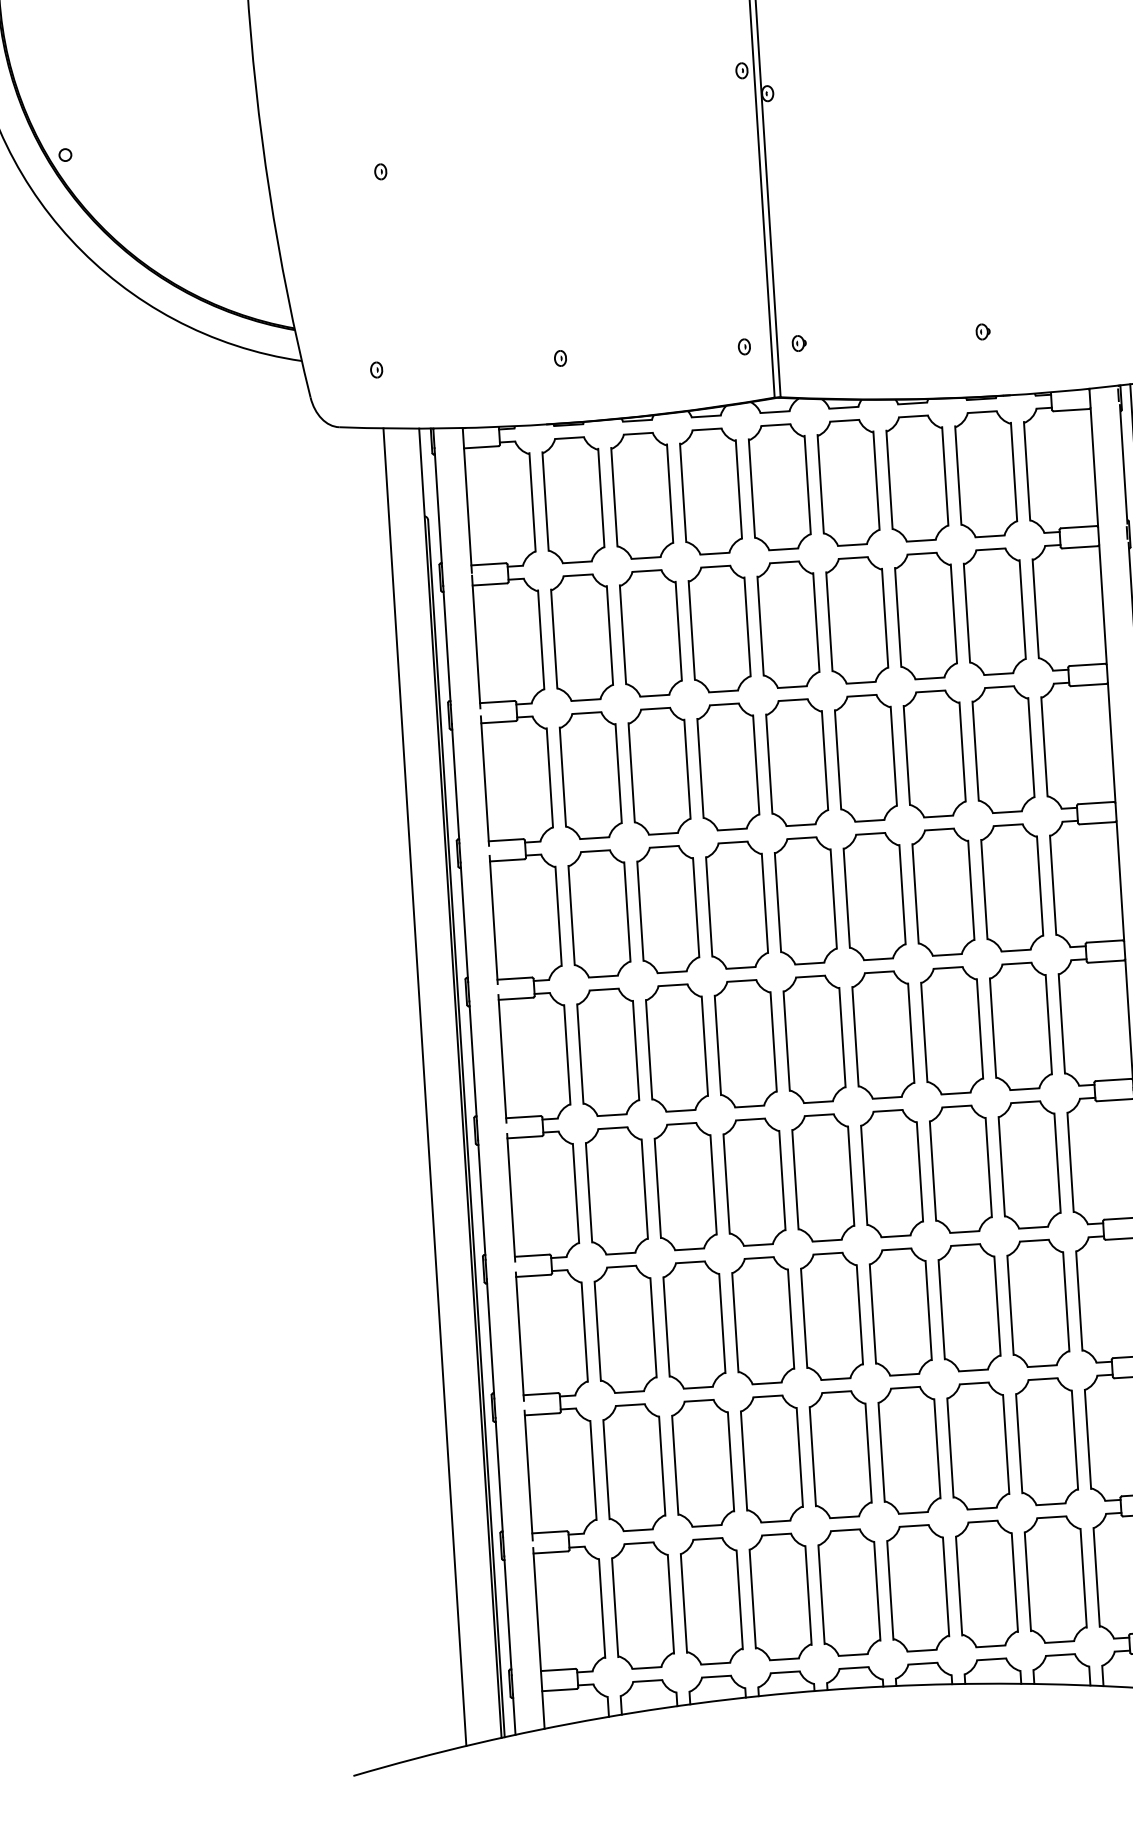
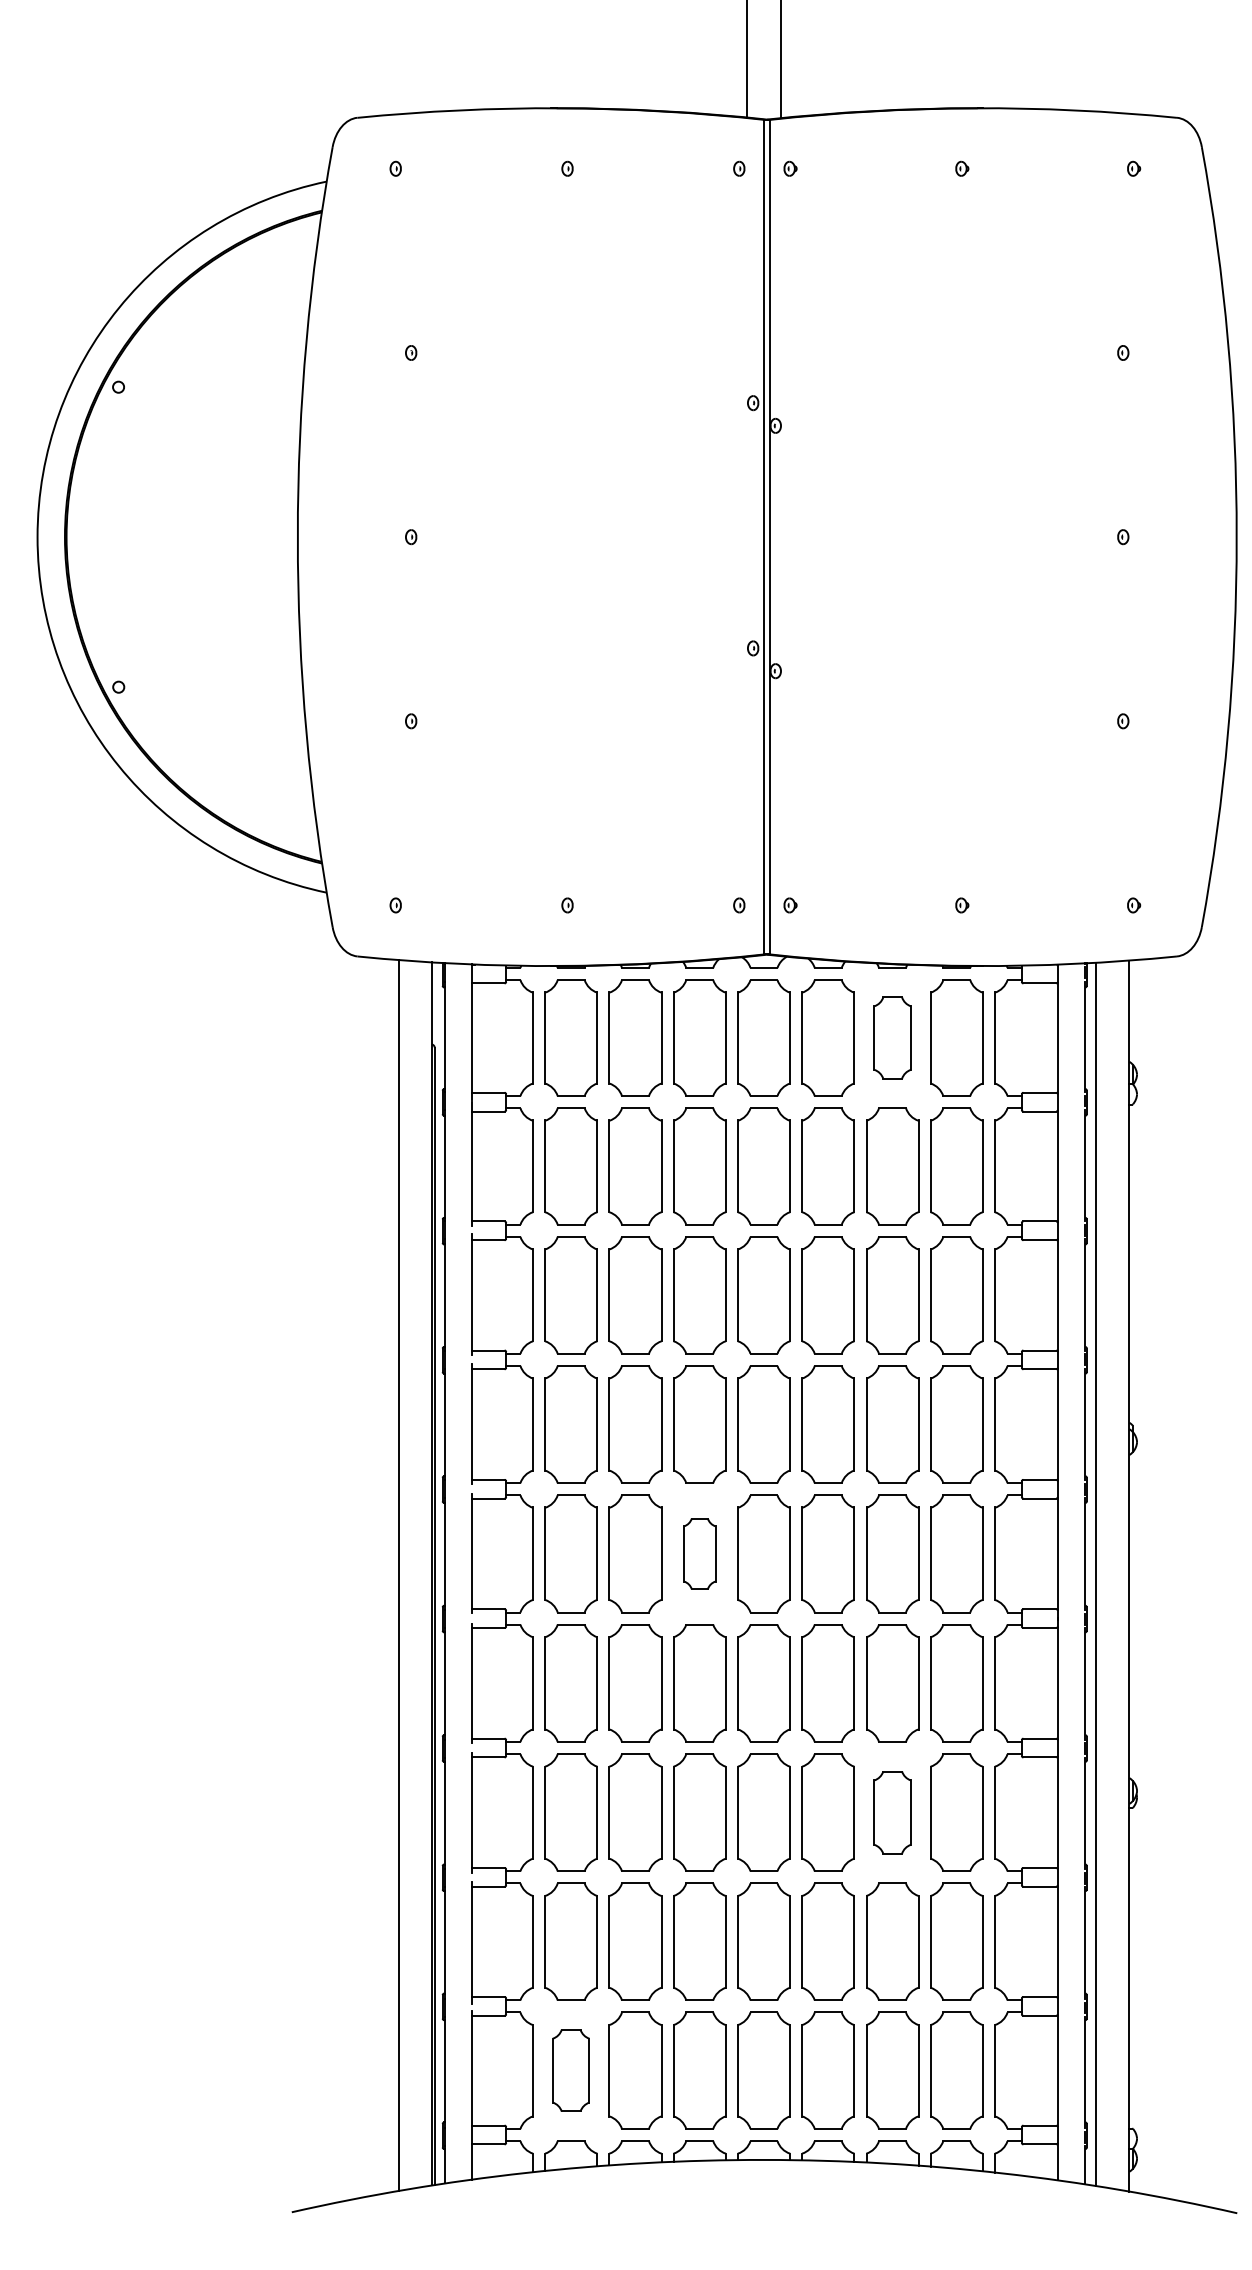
part: (917, 477) -> (892, 1037), size x0.7
part: (745, 1043) -> (699, 1553), size x0.6
part: (969, 1307) -> (892, 1812), size x0.7
part: (642, 1605) -> (570, 2070), size x0.7

